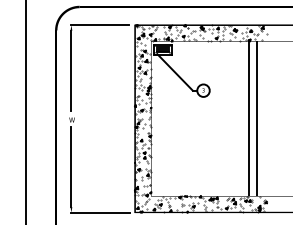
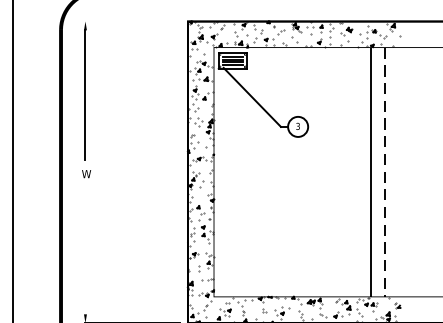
line: (100, 25) -> (132, 21), removed
line: (257, 119) -> (384, 173), solid -> dashed
line: (71, 166) -> (85, 248), removed

